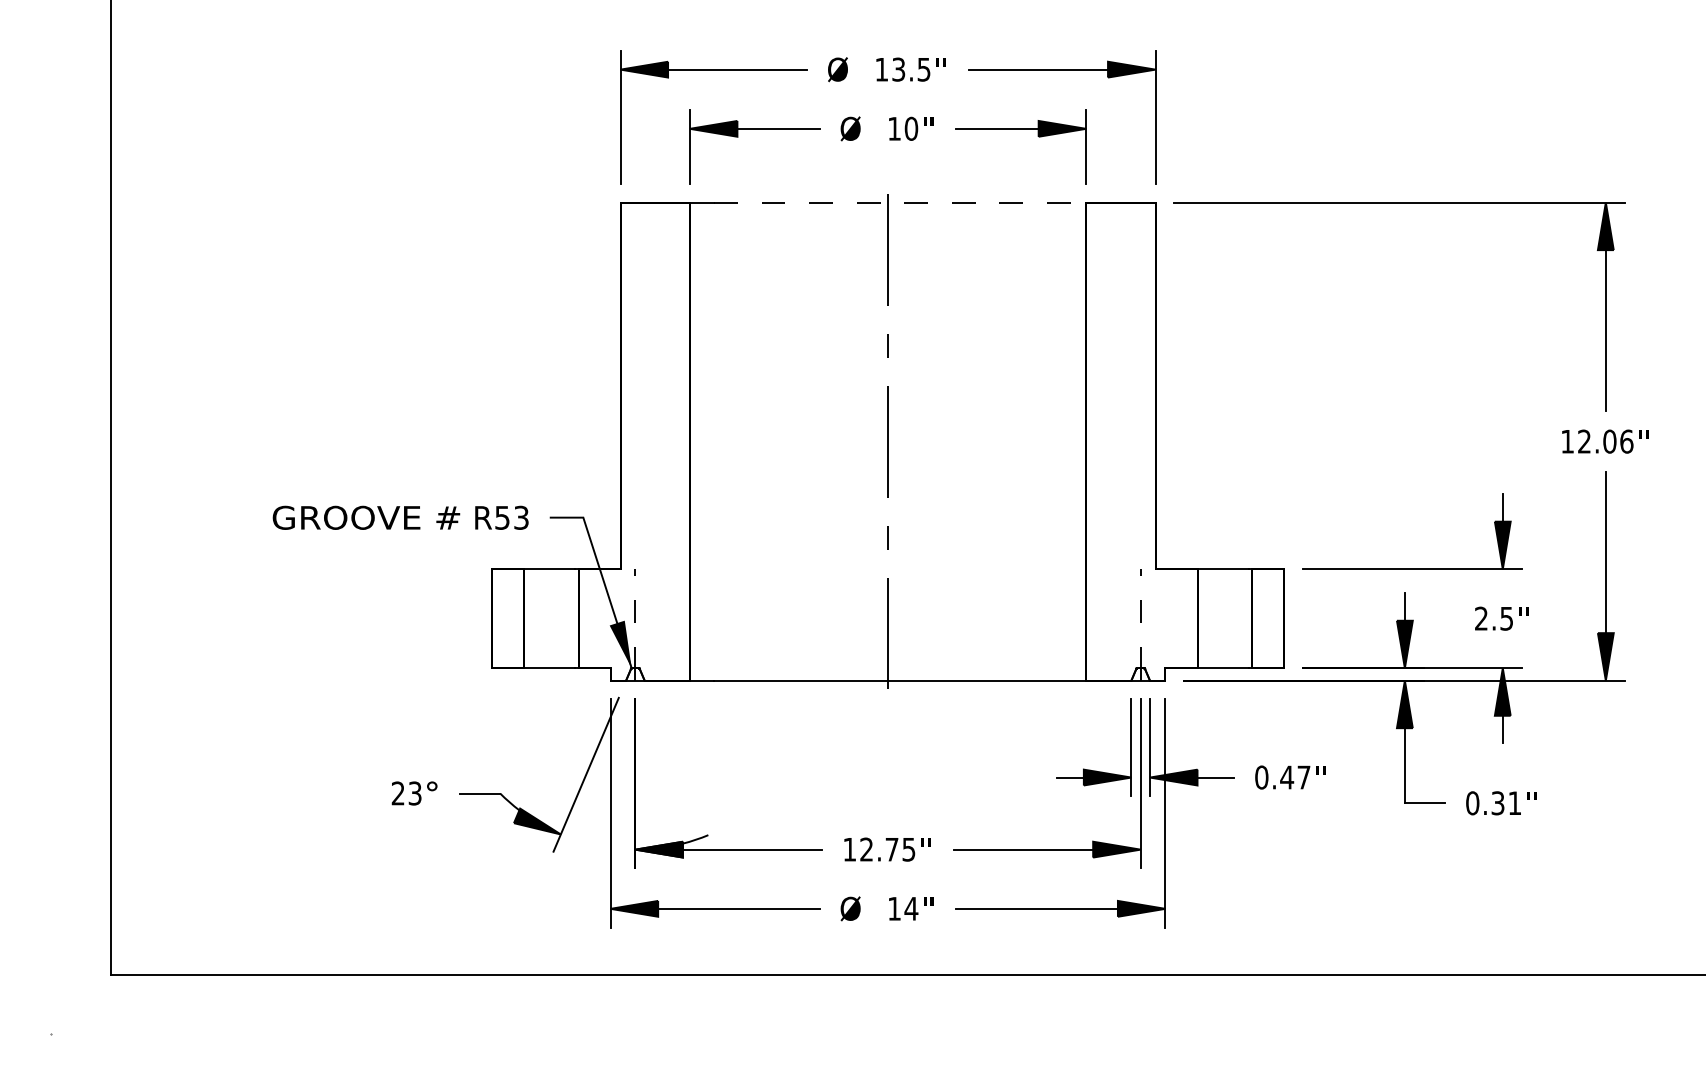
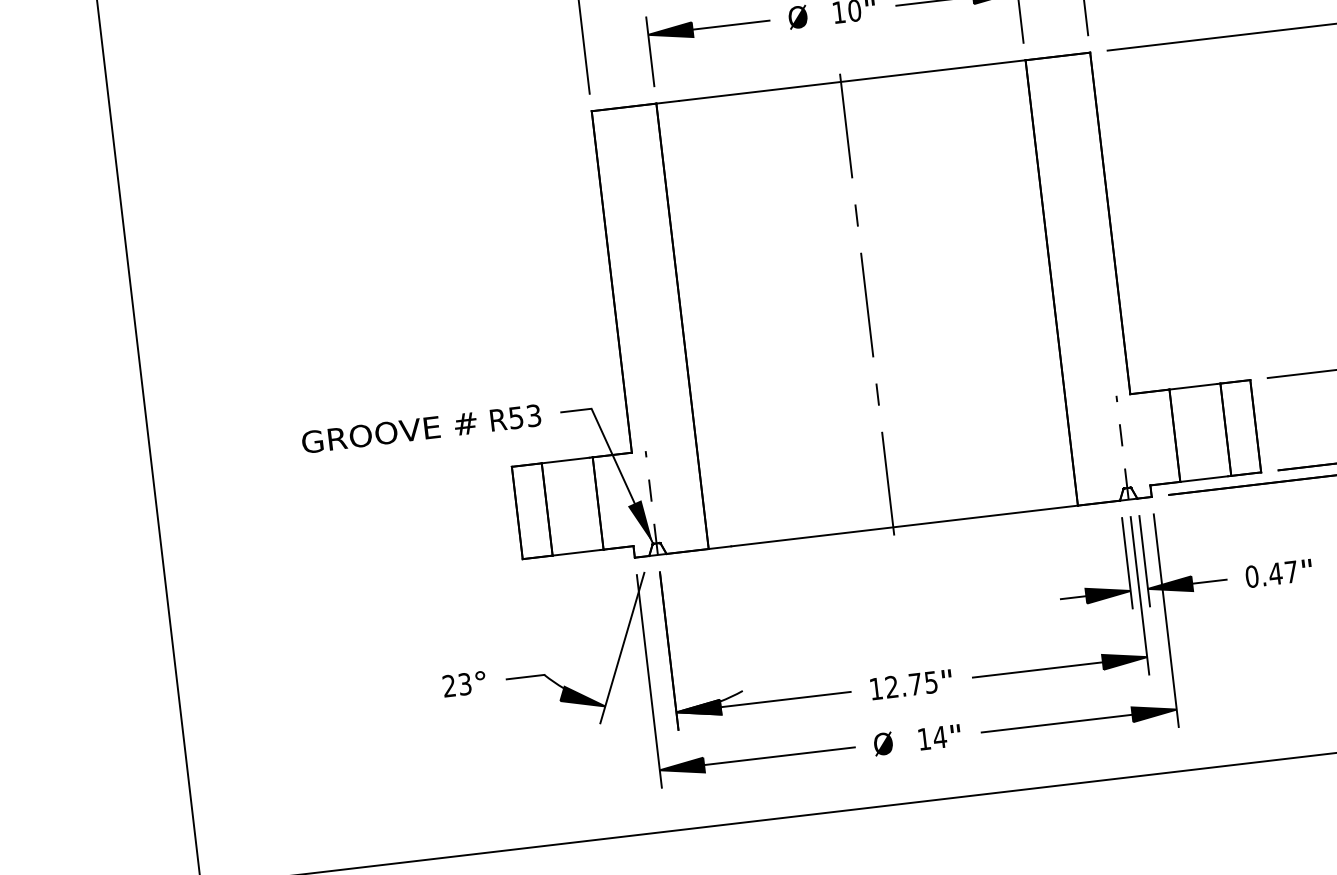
line: (900, 202) -> (852, 80), dashed -> solid

